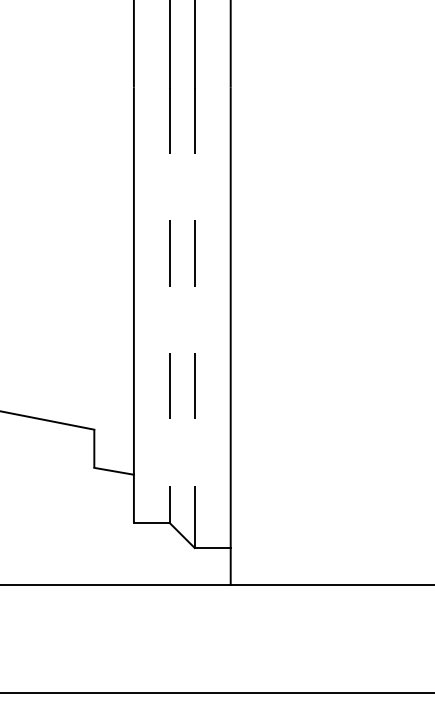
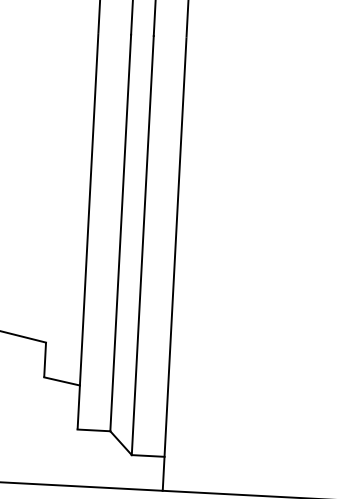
line: (169, 305) -> (120, 233), dashed -> solid
line: (194, 318) -> (142, 246), dashed -> solid

